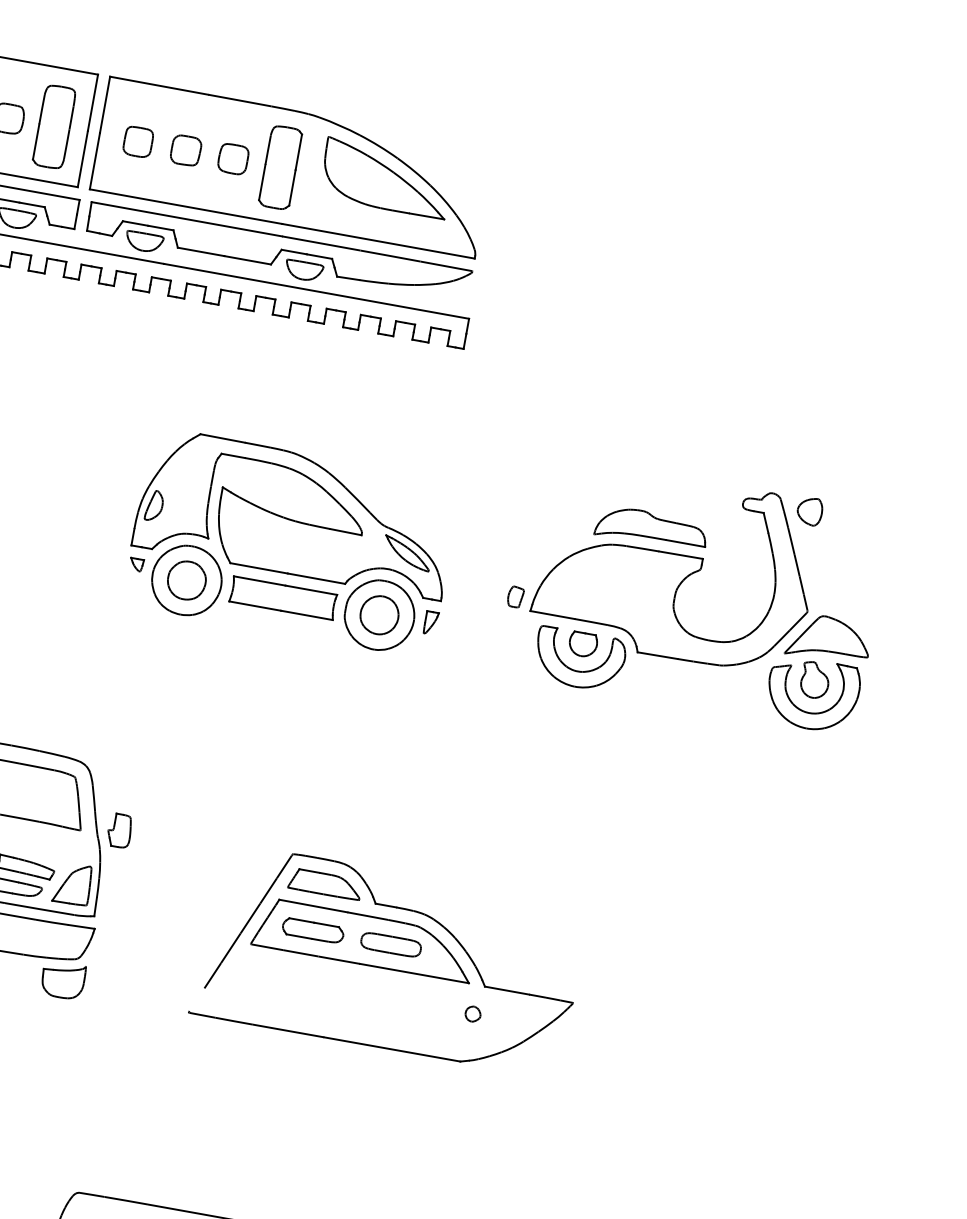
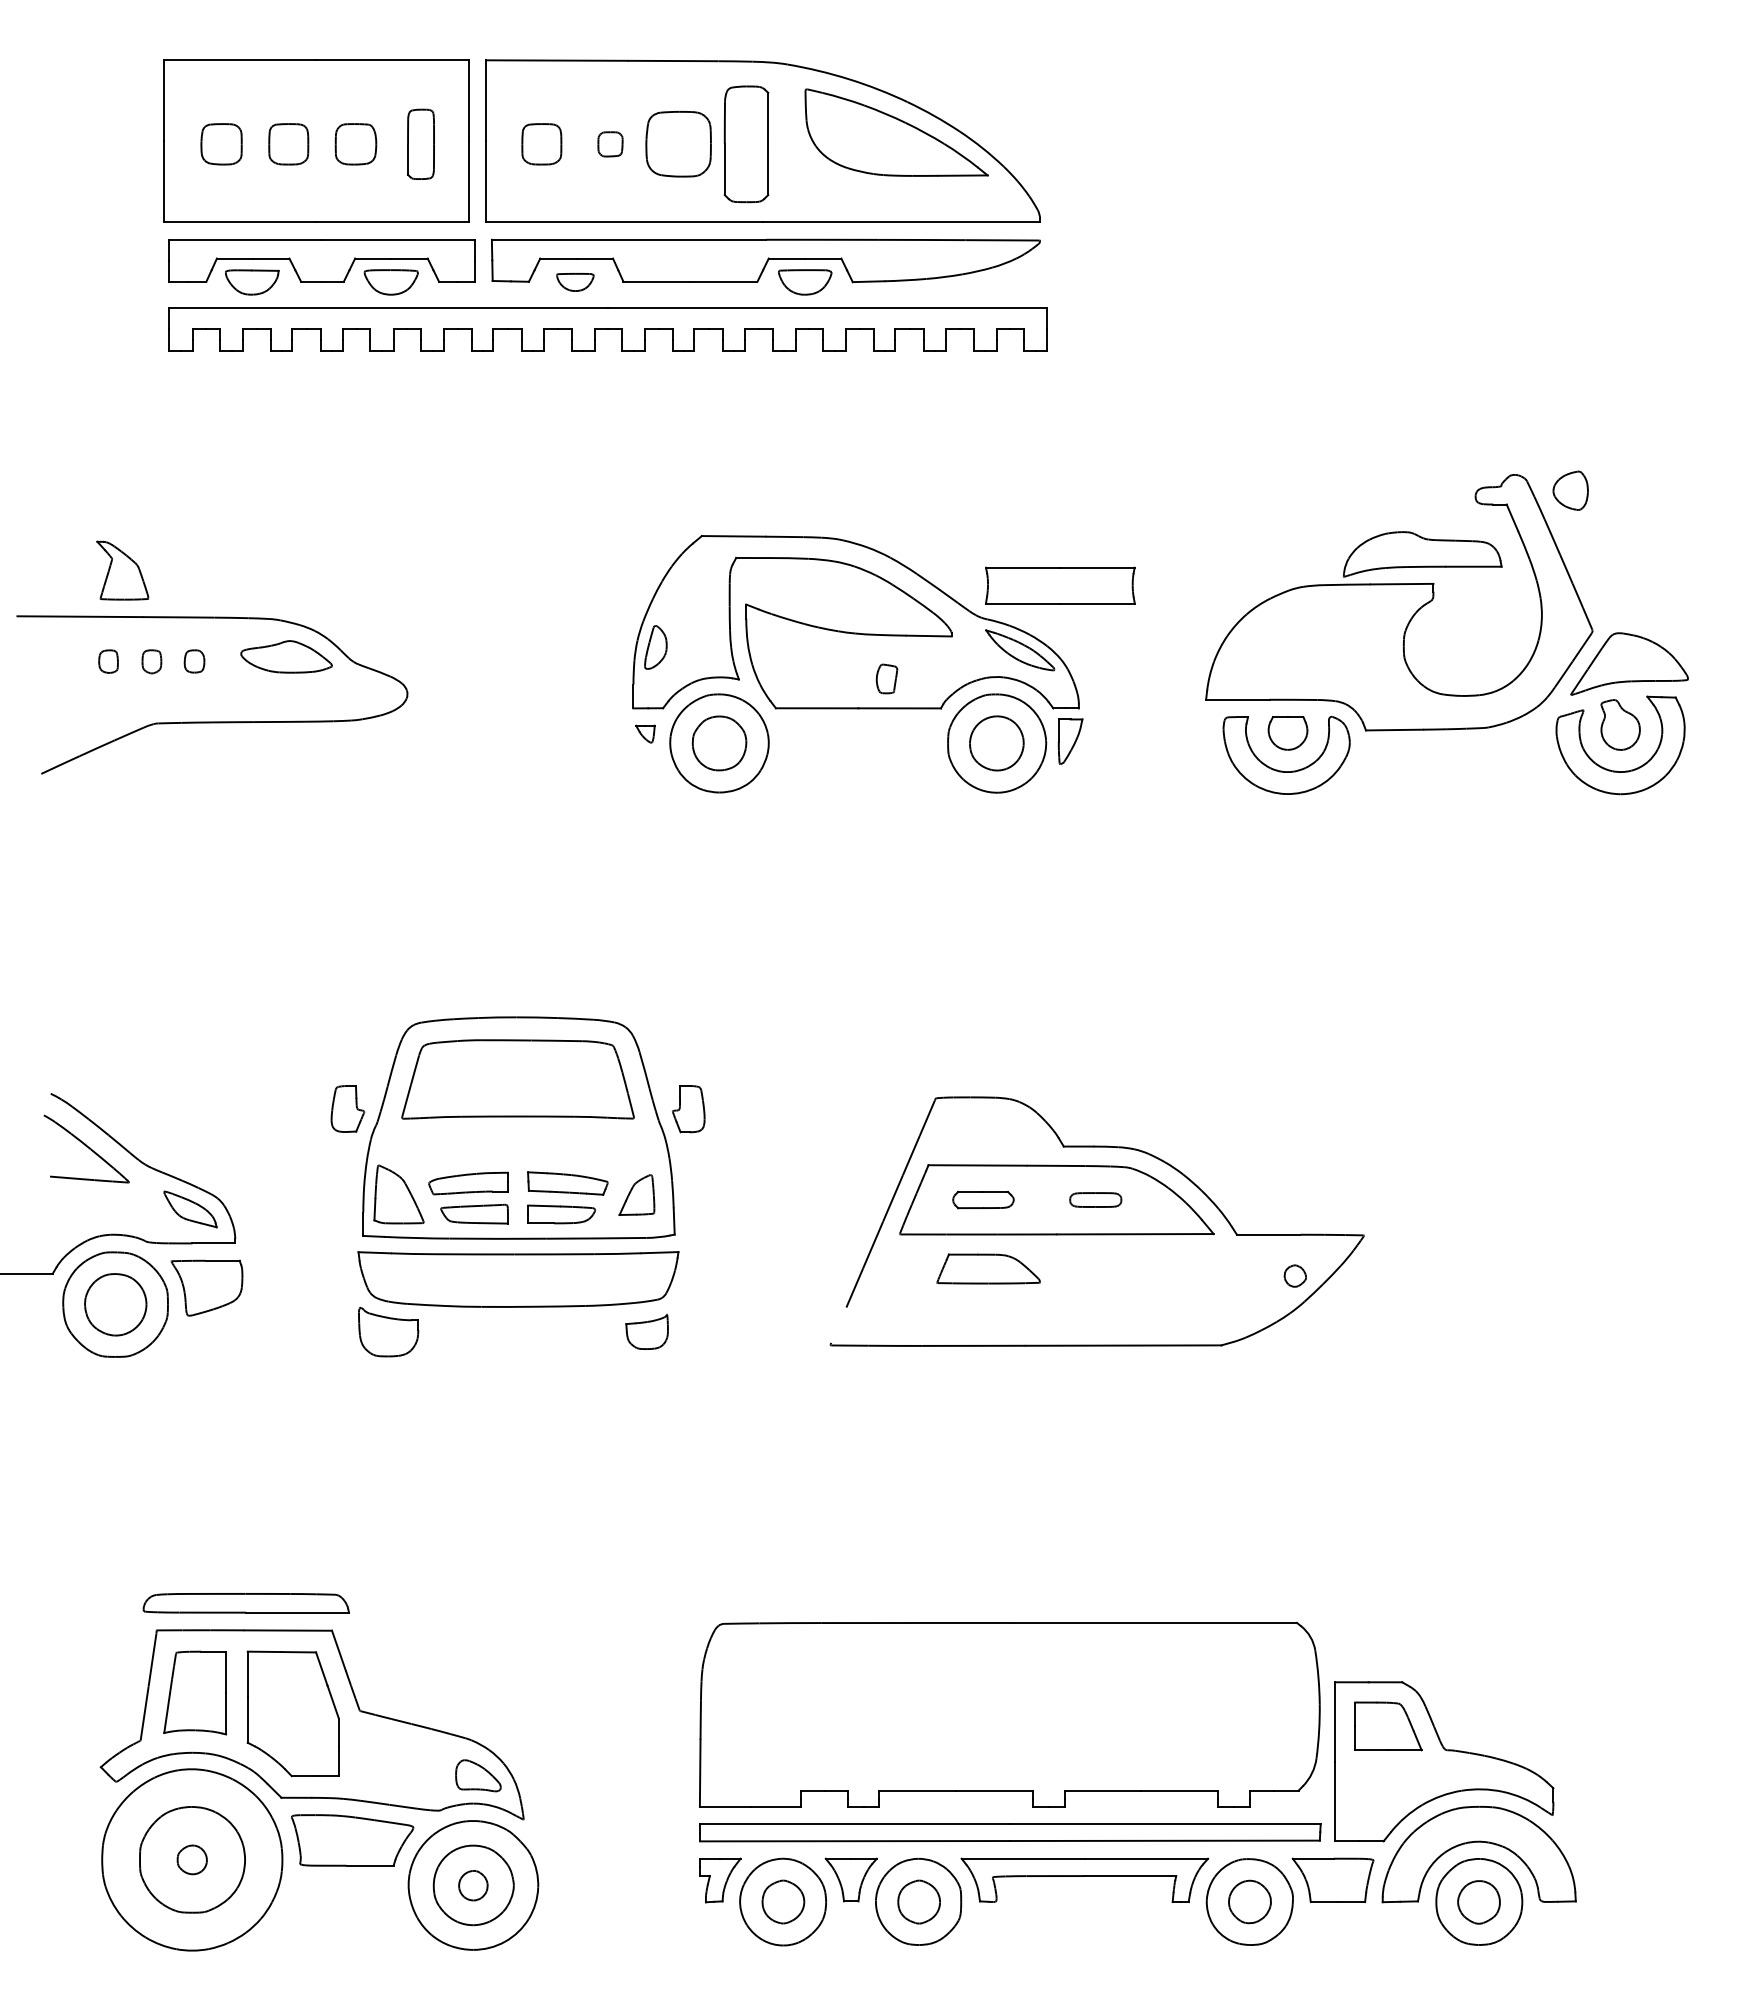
part: (53, 126) -> (420, 144), size x0.6
part: (185, 150) -> (610, 144), size x0.6
part: (233, 159) -> (678, 144), size x1.6
part: (144, 242) -> (575, 282), size x0.7
part: (651, 528) -> (1422, 554), moved
part: (515, 596) -> (886, 678), moved
part: (283, 597) -> (1060, 585), moved
part: (430, 623) -> (1070, 741), size x1.4
part: (72, 883) -> (636, 1194), size x0.7
part: (325, 883) -> (988, 1268), moved
part: (313, 930) -> (983, 1199), size x0.7
part: (391, 944) -> (1095, 1199), size x0.6
part: (62, 980) -> (646, 1331), size x0.7
part: (472, 1013) -> (1294, 1275), moved

